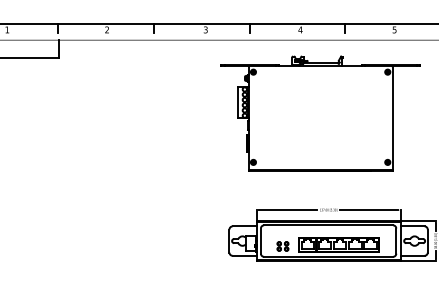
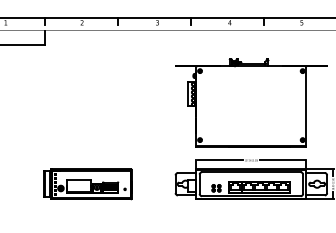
part: (320, 113) -> (251, 102), moved
part: (114, 240) -> (87, 183), added

